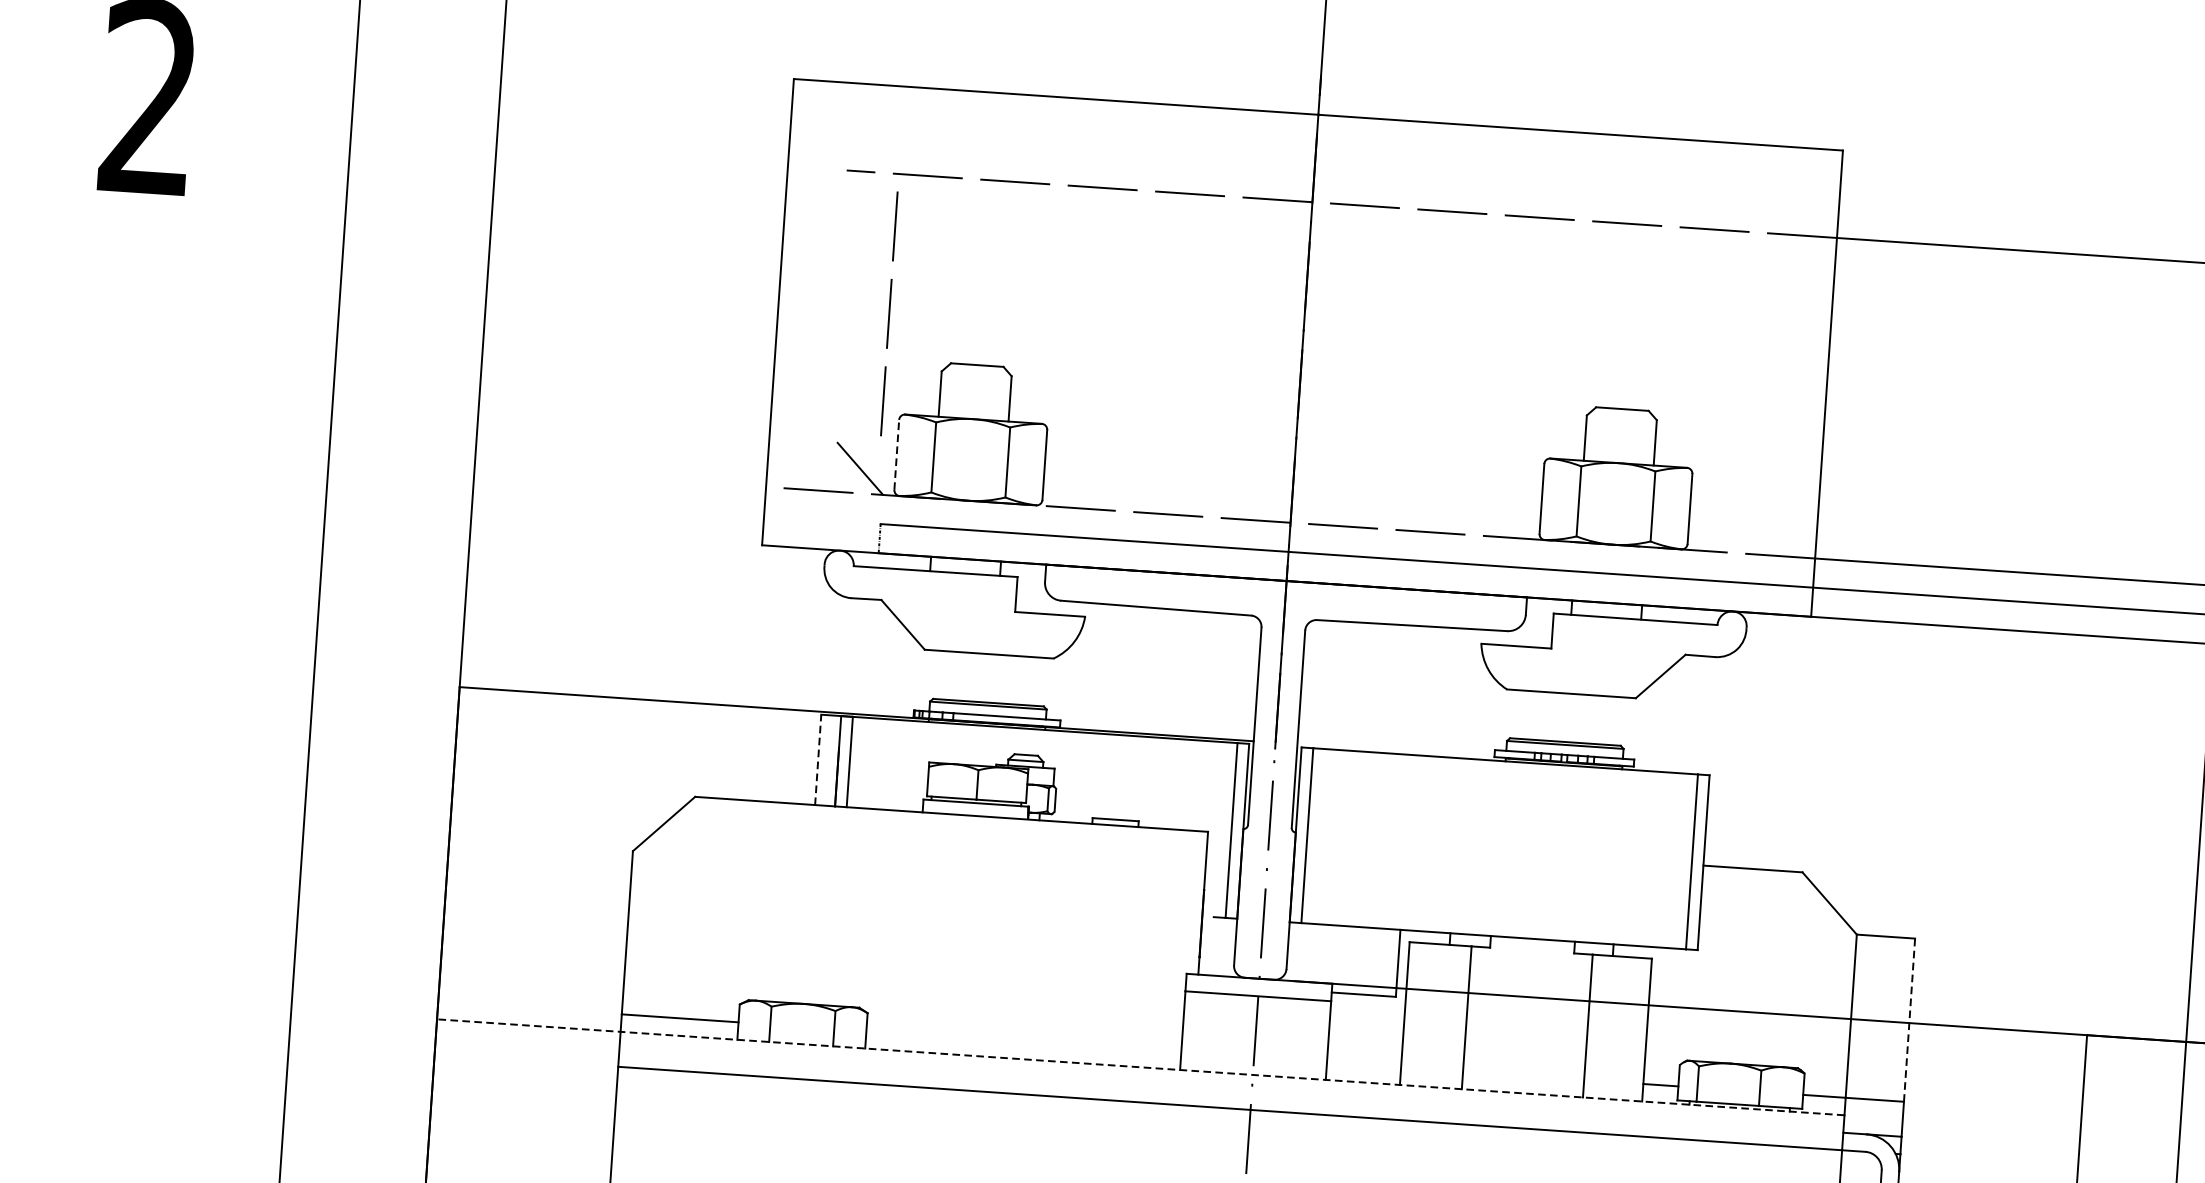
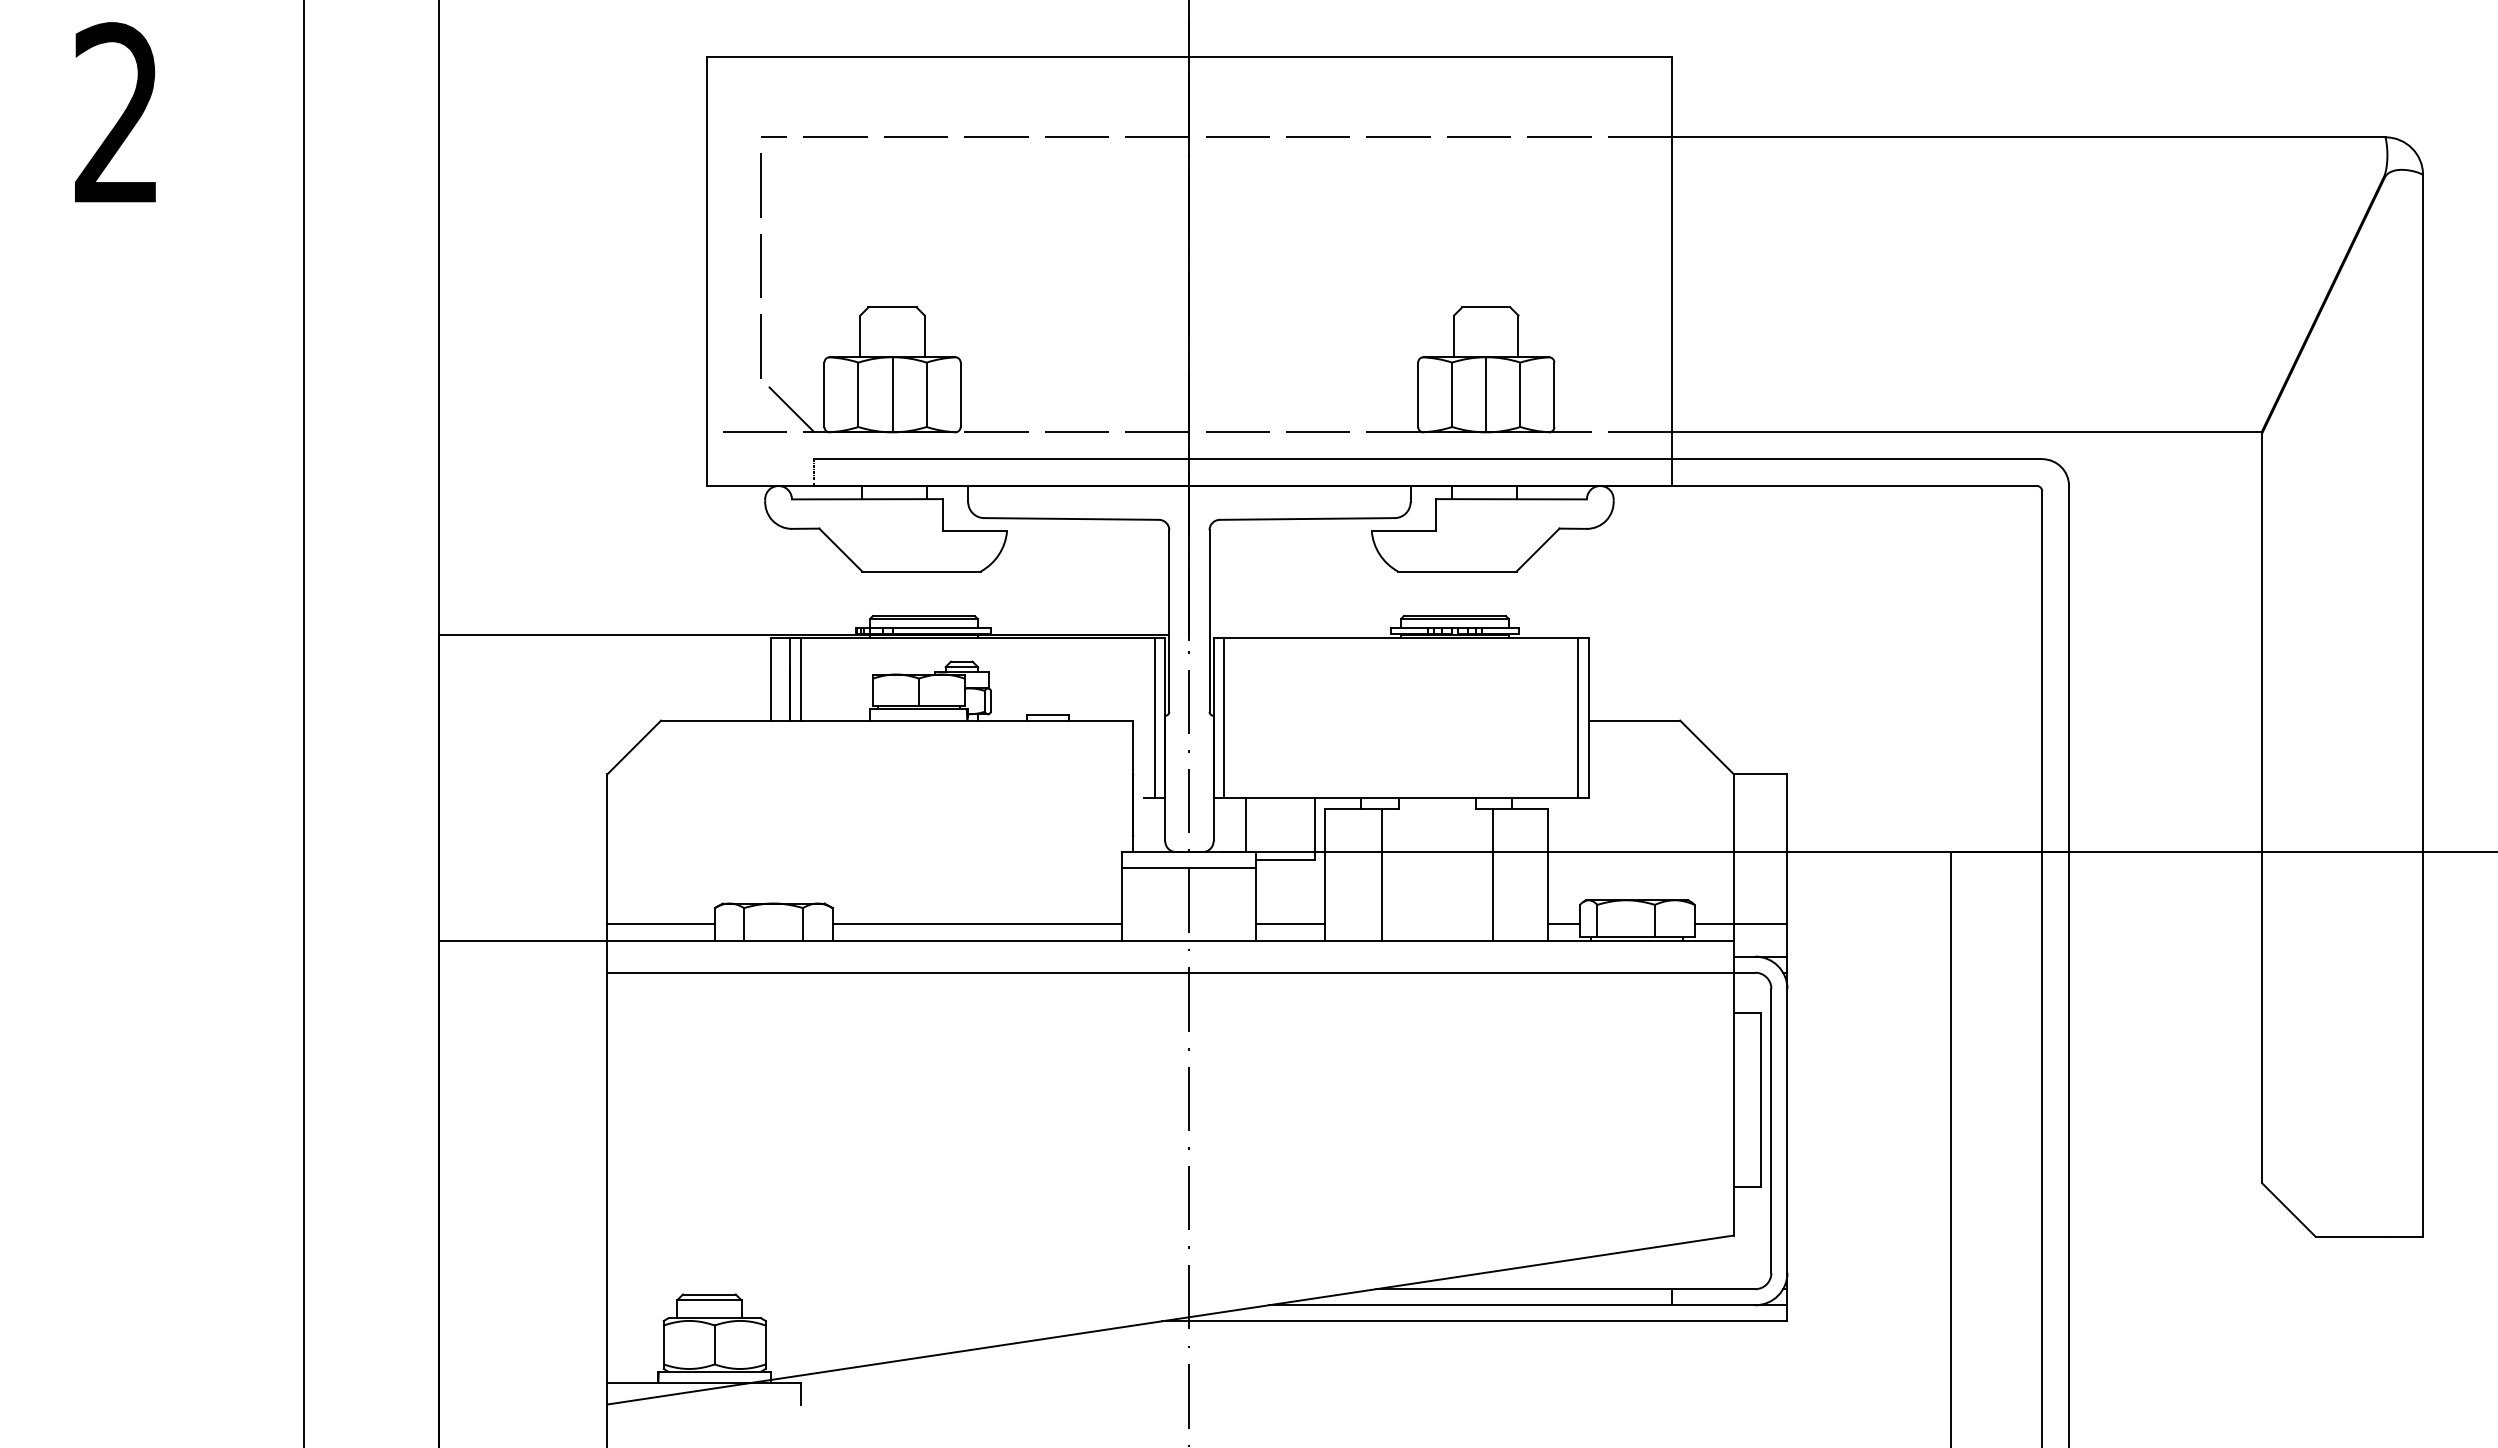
line: (889, 313) -> (760, 265), moved
line: (896, 454) -> (824, 394), dashed -> solid
line: (970, 459) -> (892, 394), added
line: (1616, 503) -> (1486, 394), added
line: (818, 760) -> (771, 679), dashed -> solid
line: (1322, 954) -> (1245, 825), added
line: (1909, 1019) -> (1787, 848), dashed -> solid
line: (1023, 1041) -> (977, 924), added
line: (1363, 1065) -> (1290, 924), added
line: (1141, 1067) -> (1086, 940), dashed -> solid

